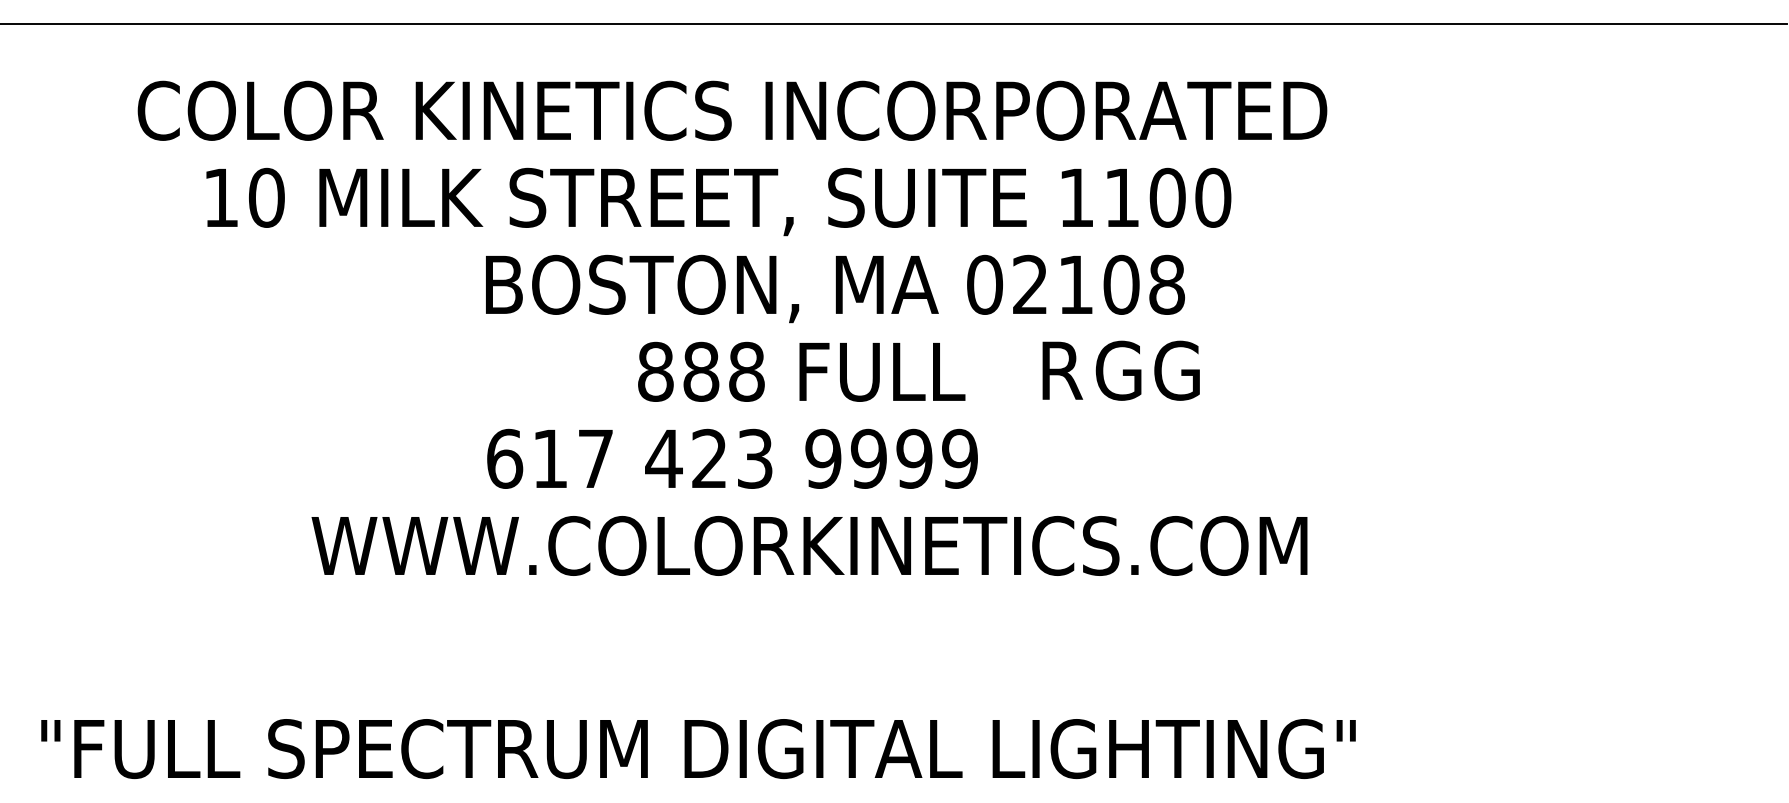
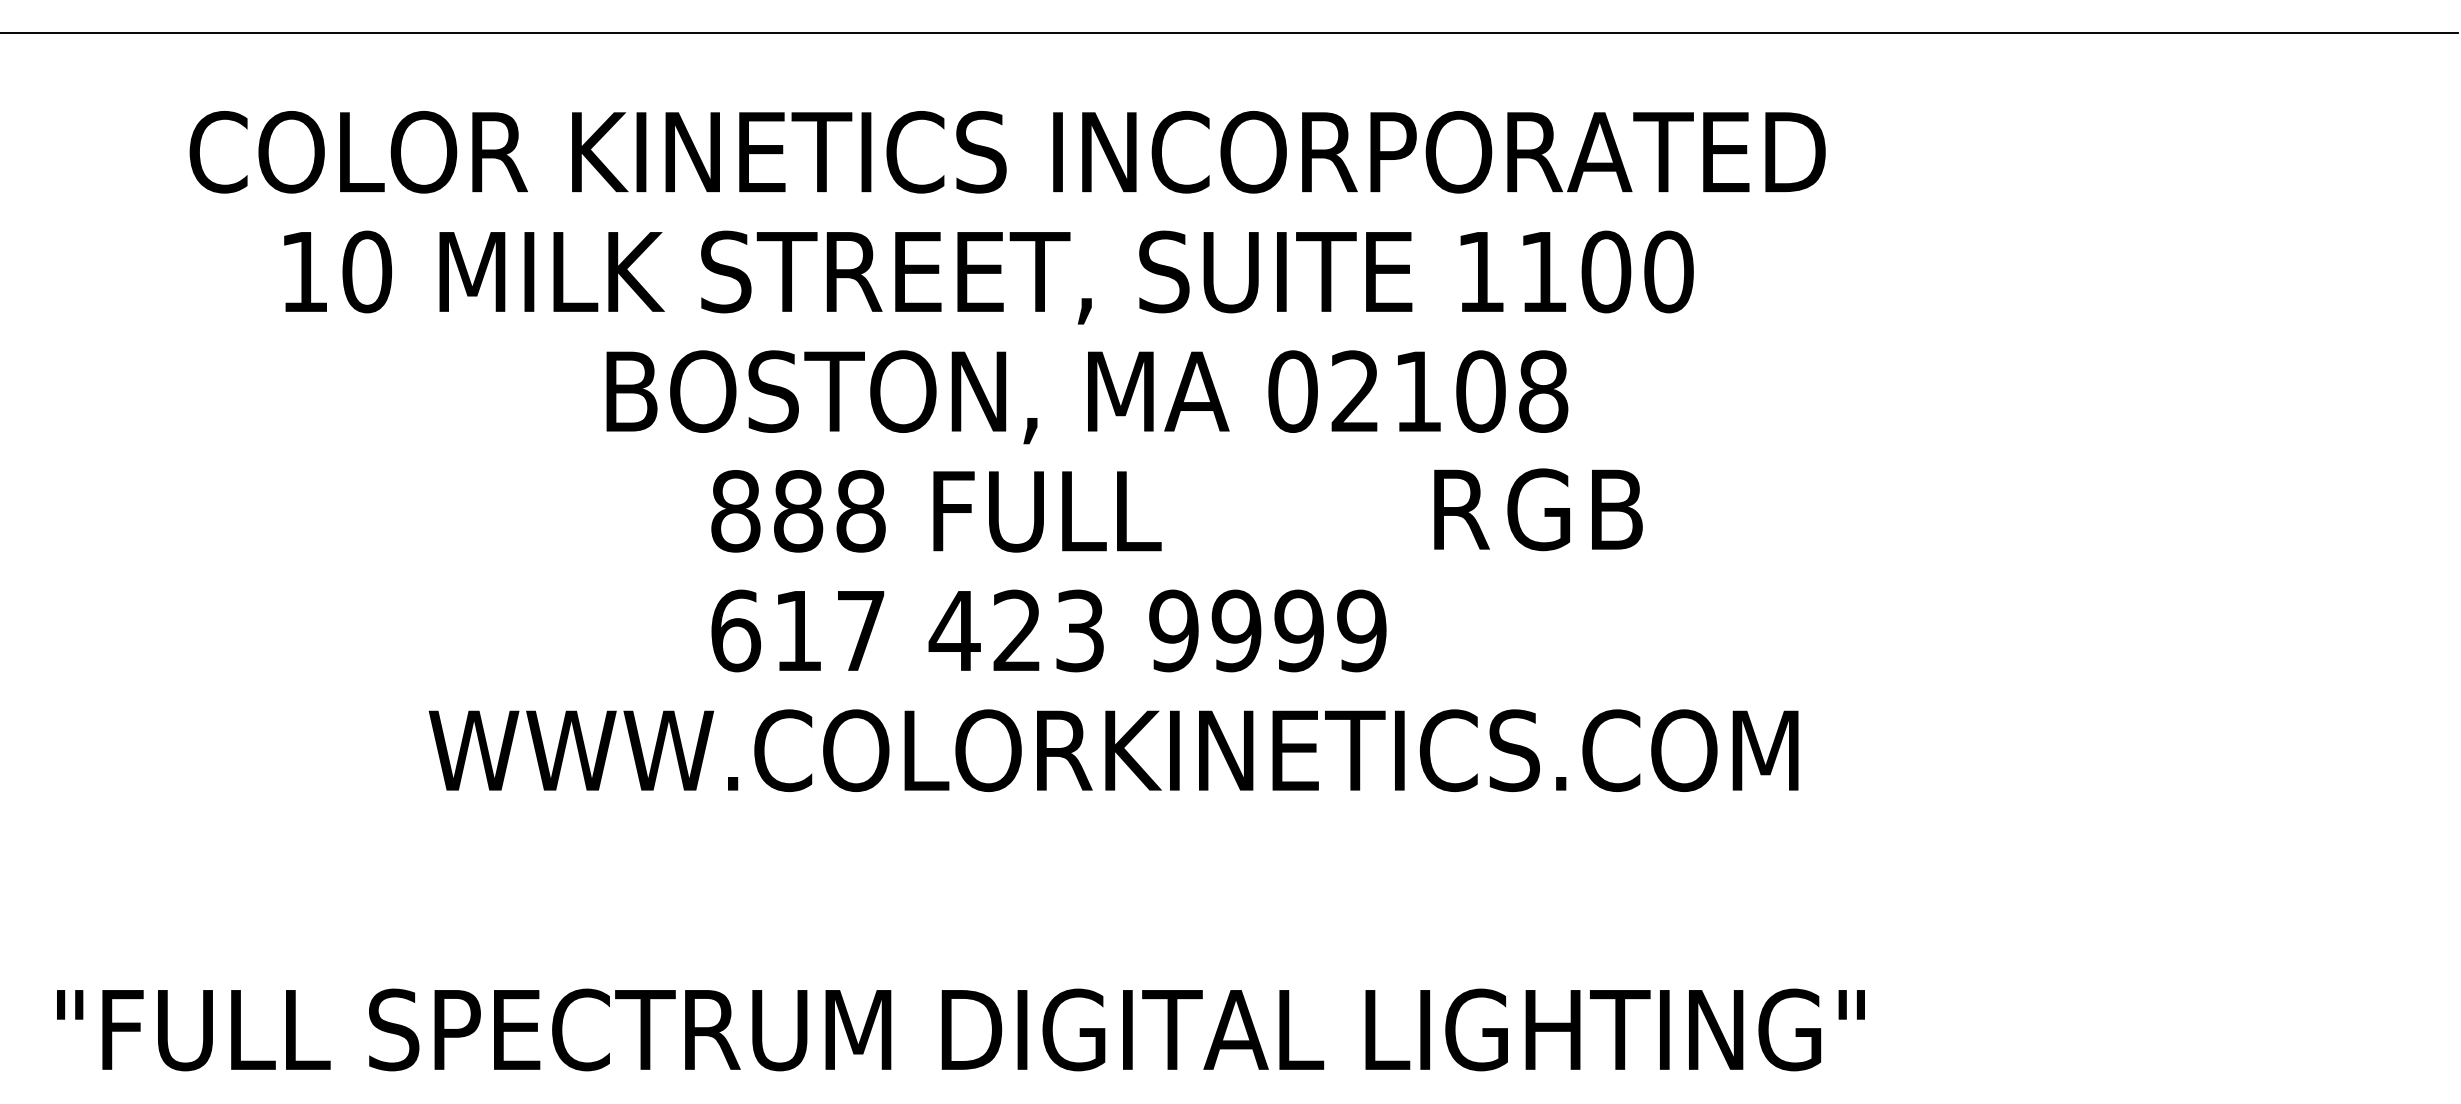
text: (835, 288) -> (1087, 396), moved
text: (1176, 370) -> (1618, 509), G -> B
text: (801, 371) -> (936, 510), moved
text: (732, 458) -> (1048, 630), moved

